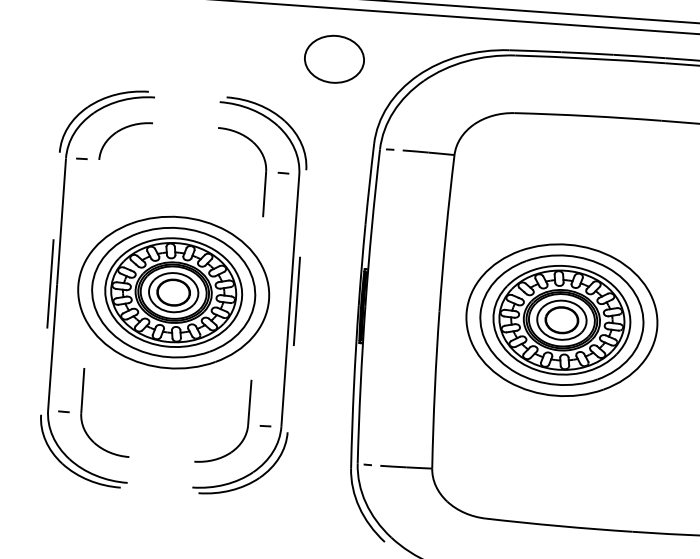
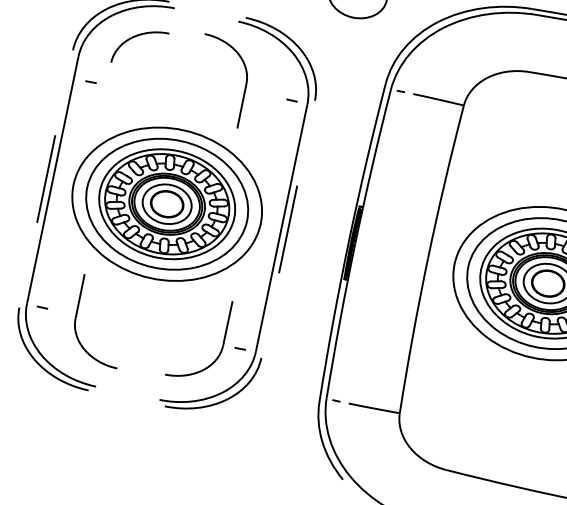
curve: (81, 158) -> (90, 81), moved
part: (264, 176) -> (244, 88), moved
part: (82, 412) -> (76, 318), moved

